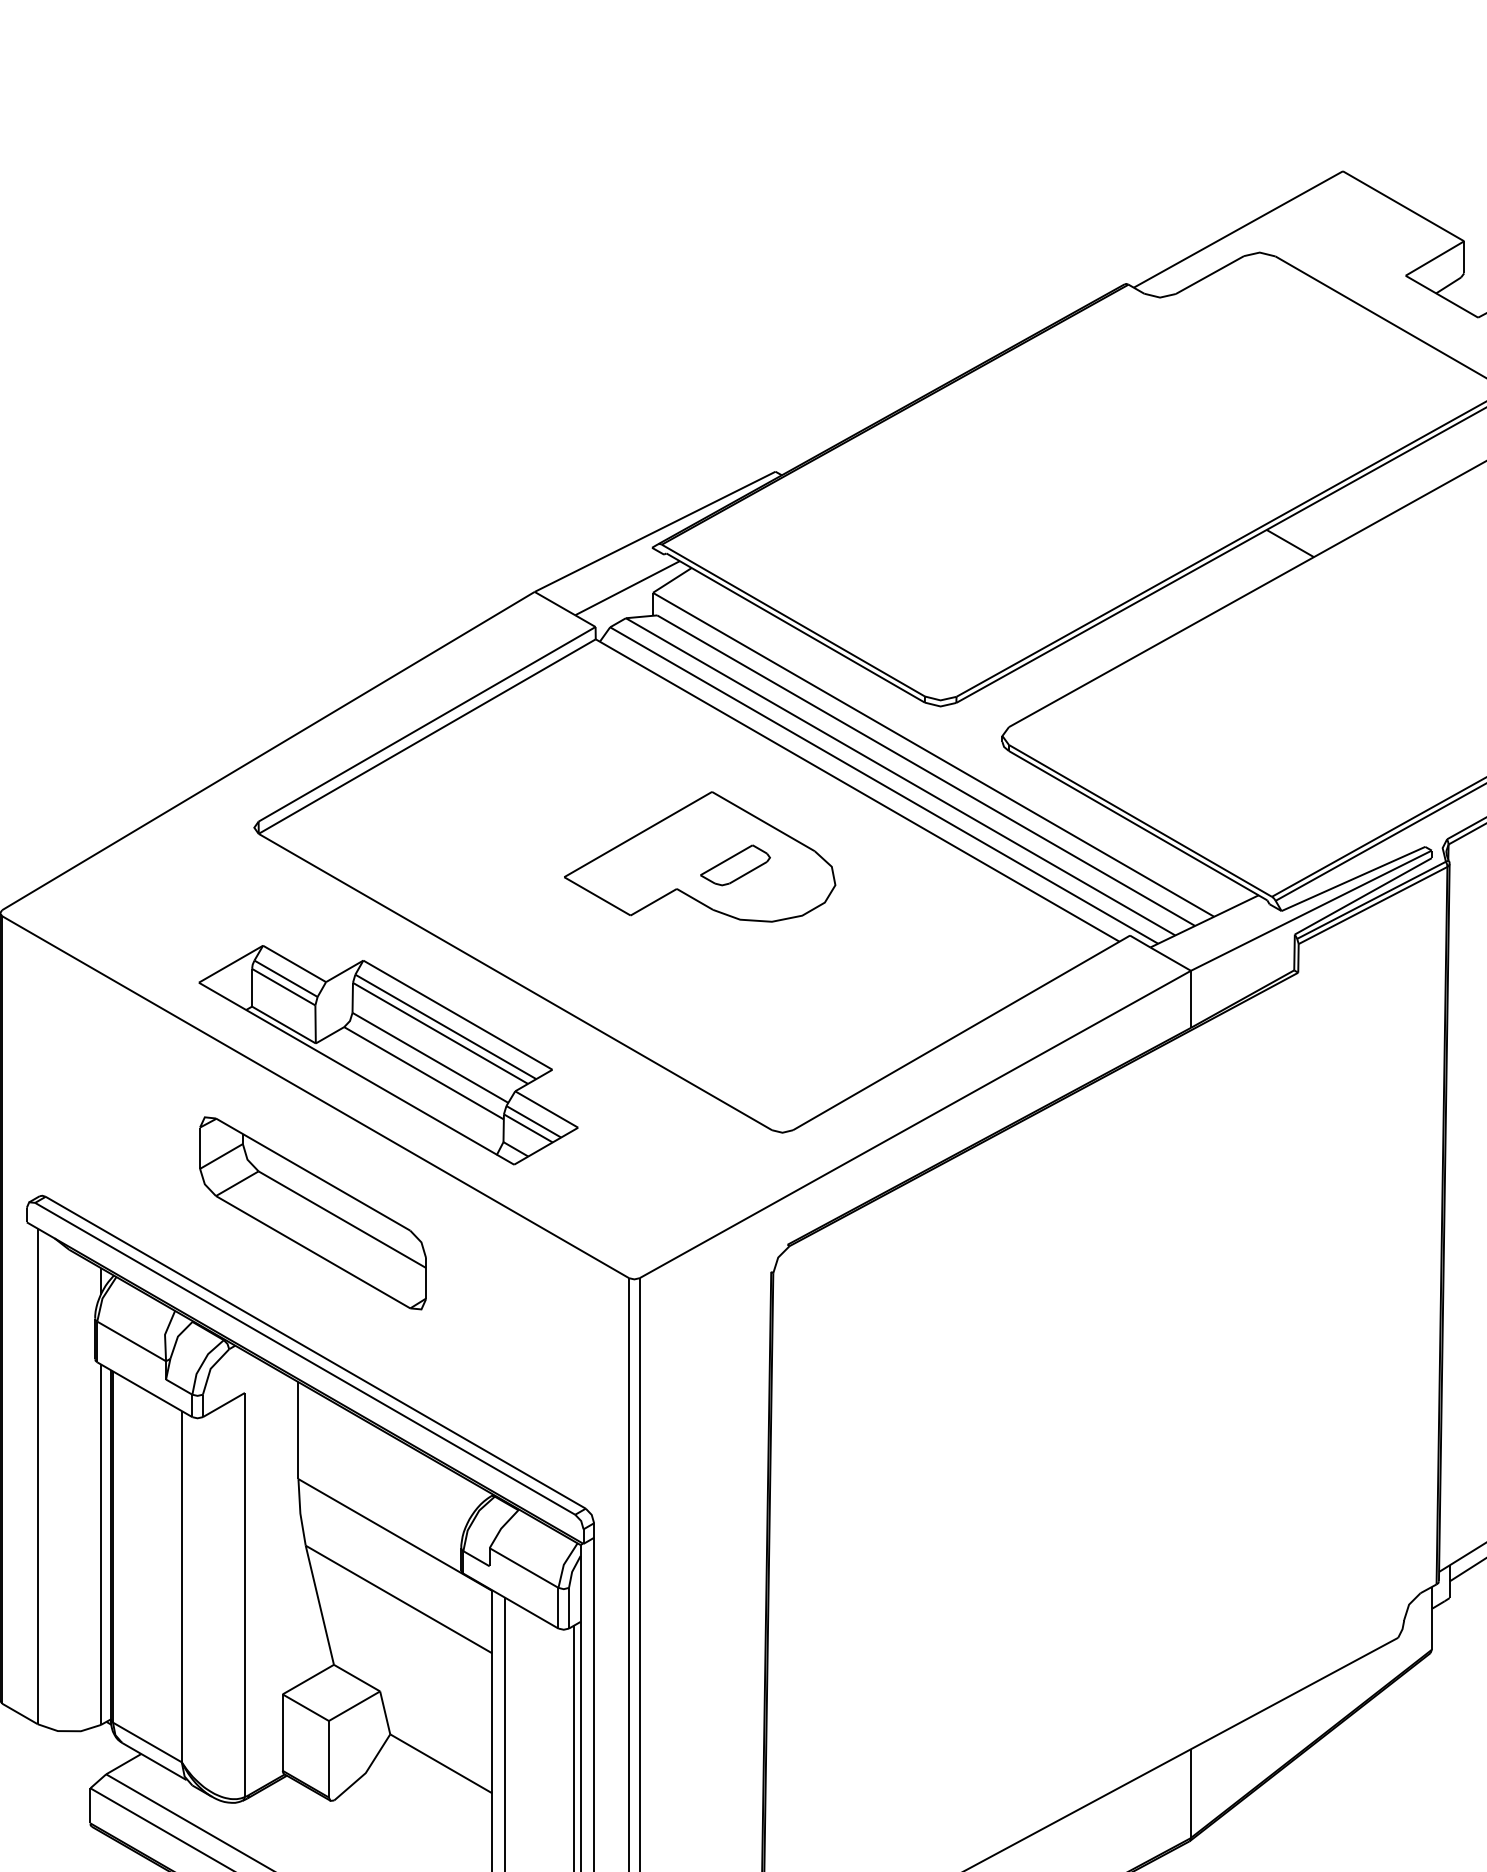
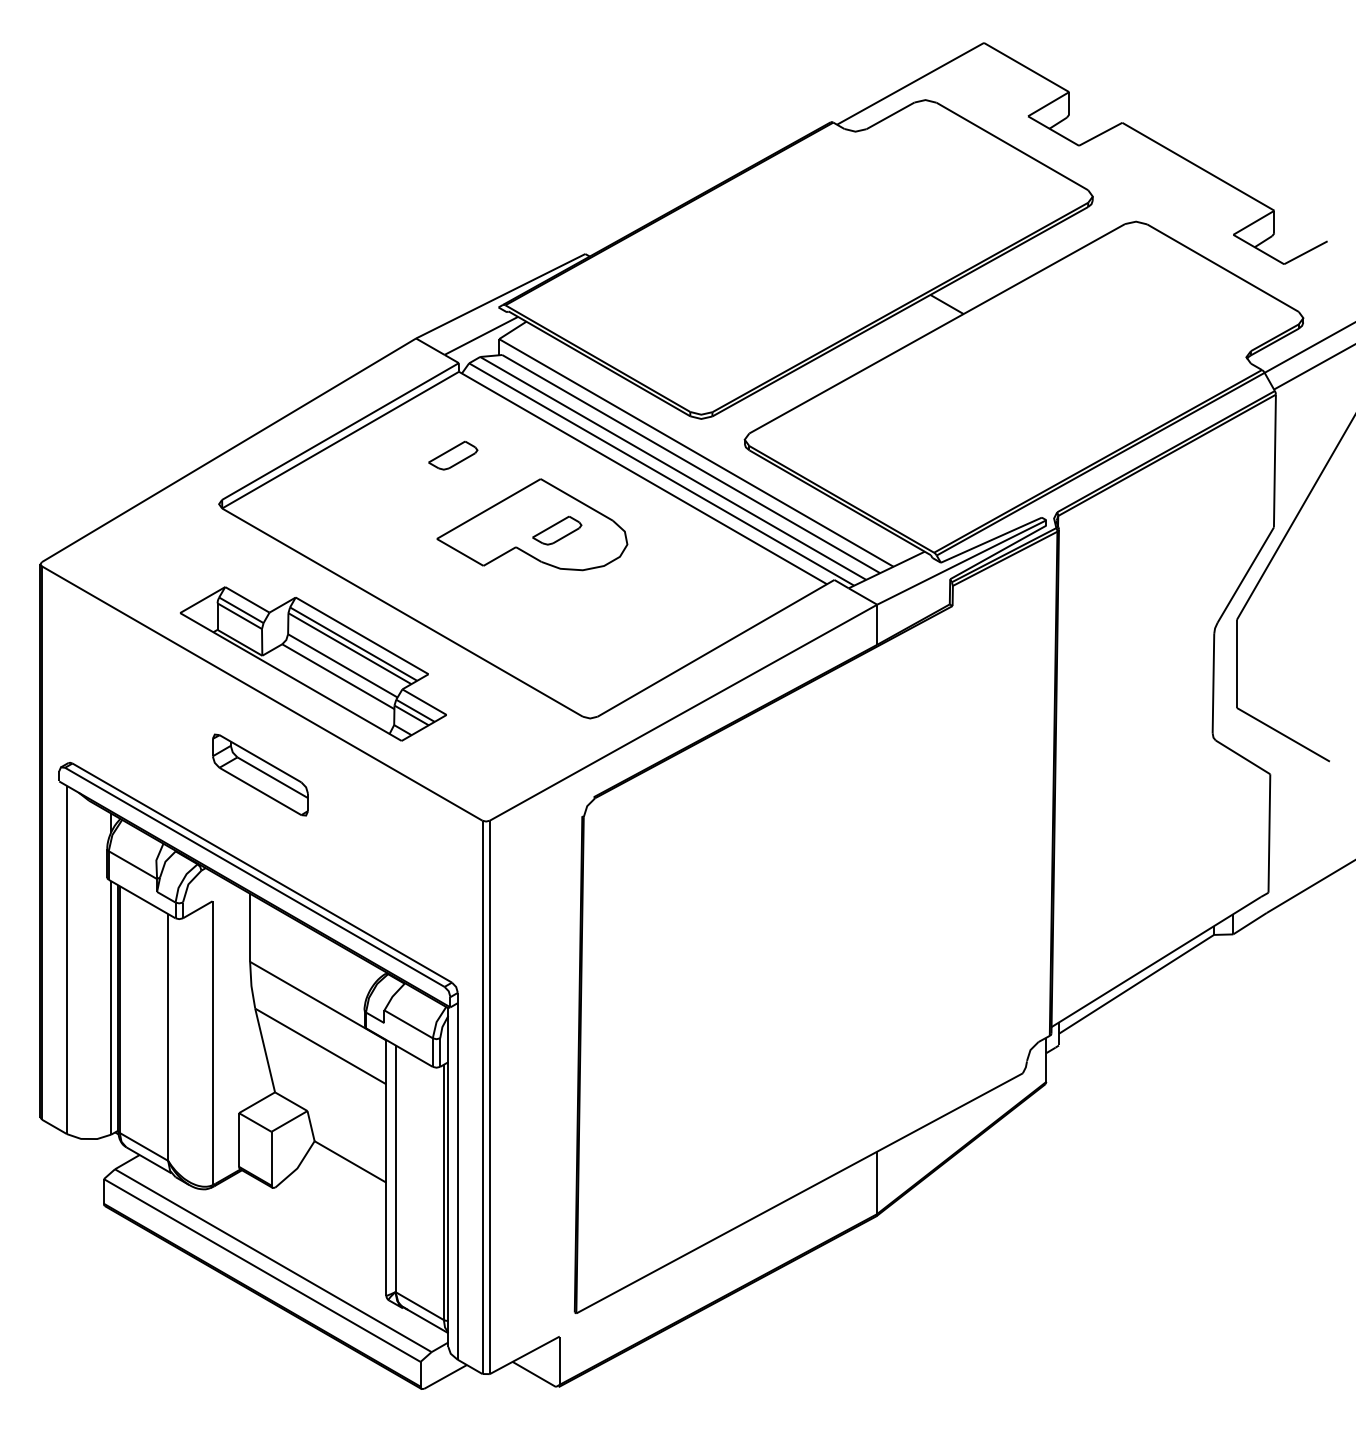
part: (587, 758) -> (453, 455), added
part: (313, 1212) -> (260, 774), size x0.6

